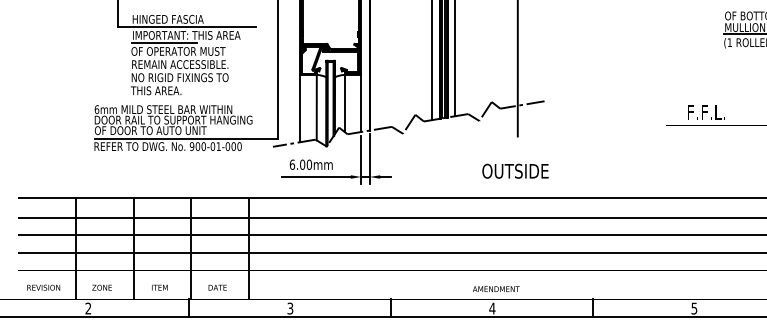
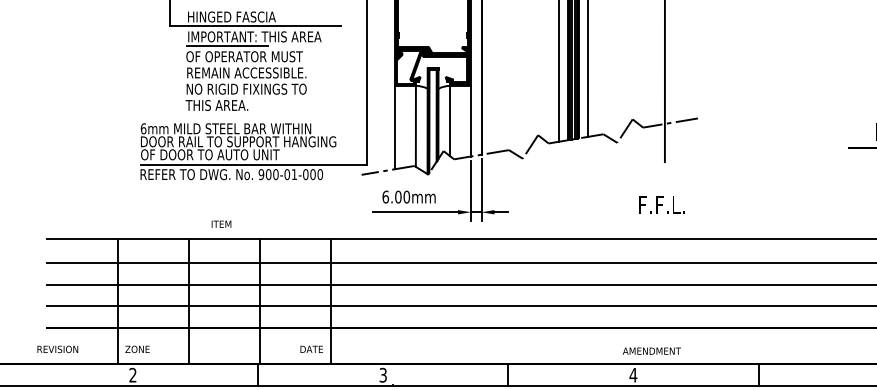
text: (515, 170) -> (662, 204), OUTSIDE -> F.F.L.
text: (43, 287) -> (57, 349), moved
text: (101, 287) -> (136, 349), moved
text: (159, 287) -> (221, 224), moved
text: (217, 287) -> (311, 349), moved
text: (496, 288) -> (652, 350), moved

